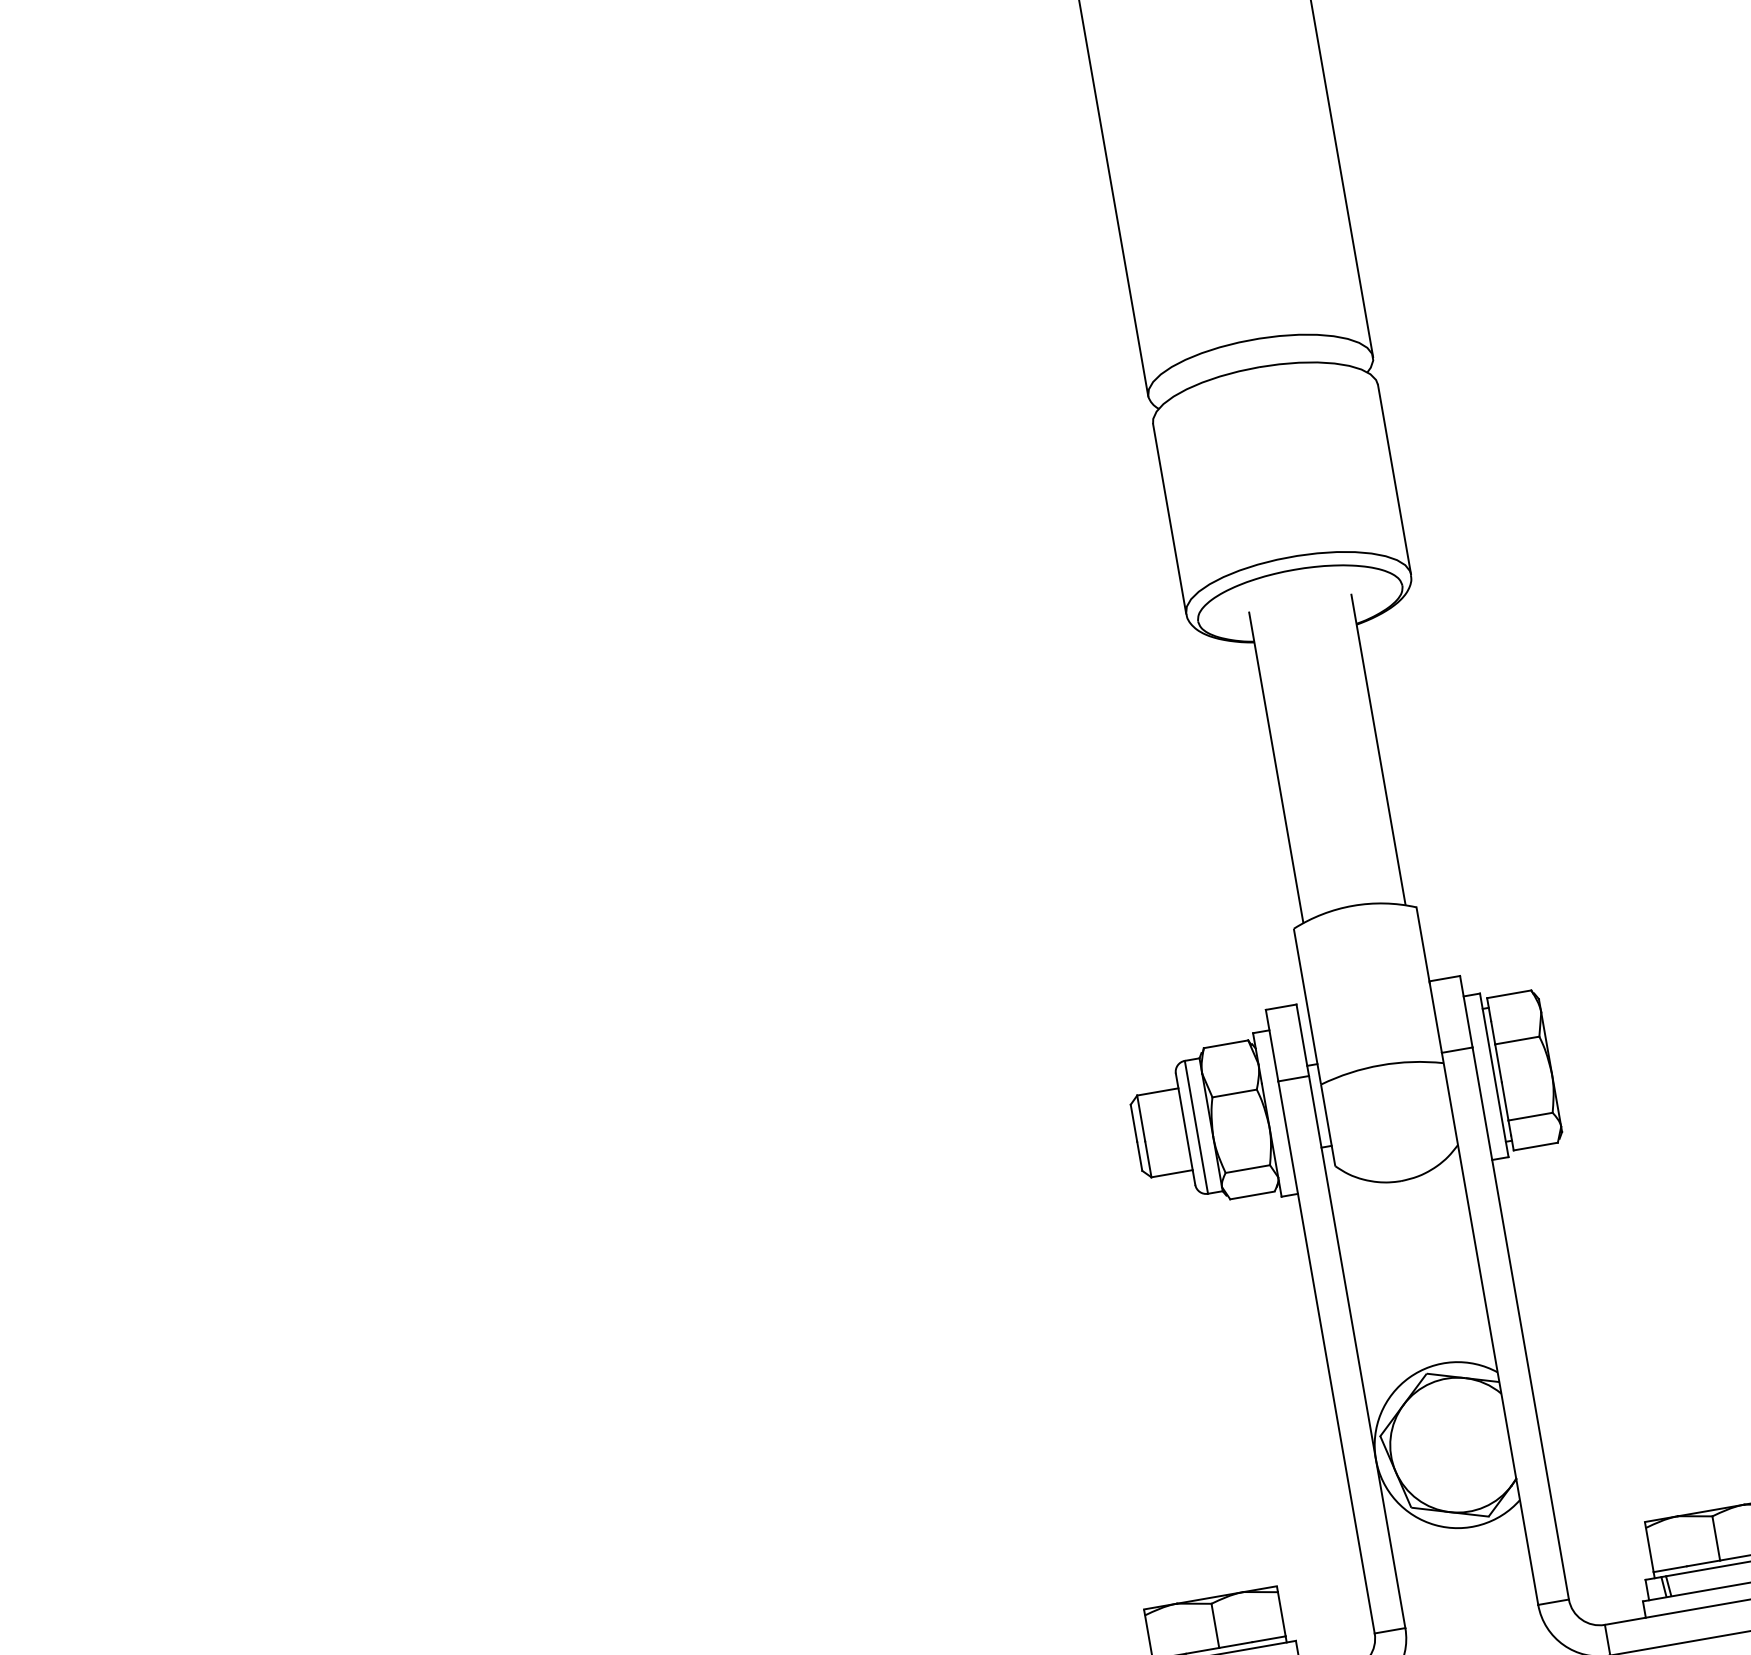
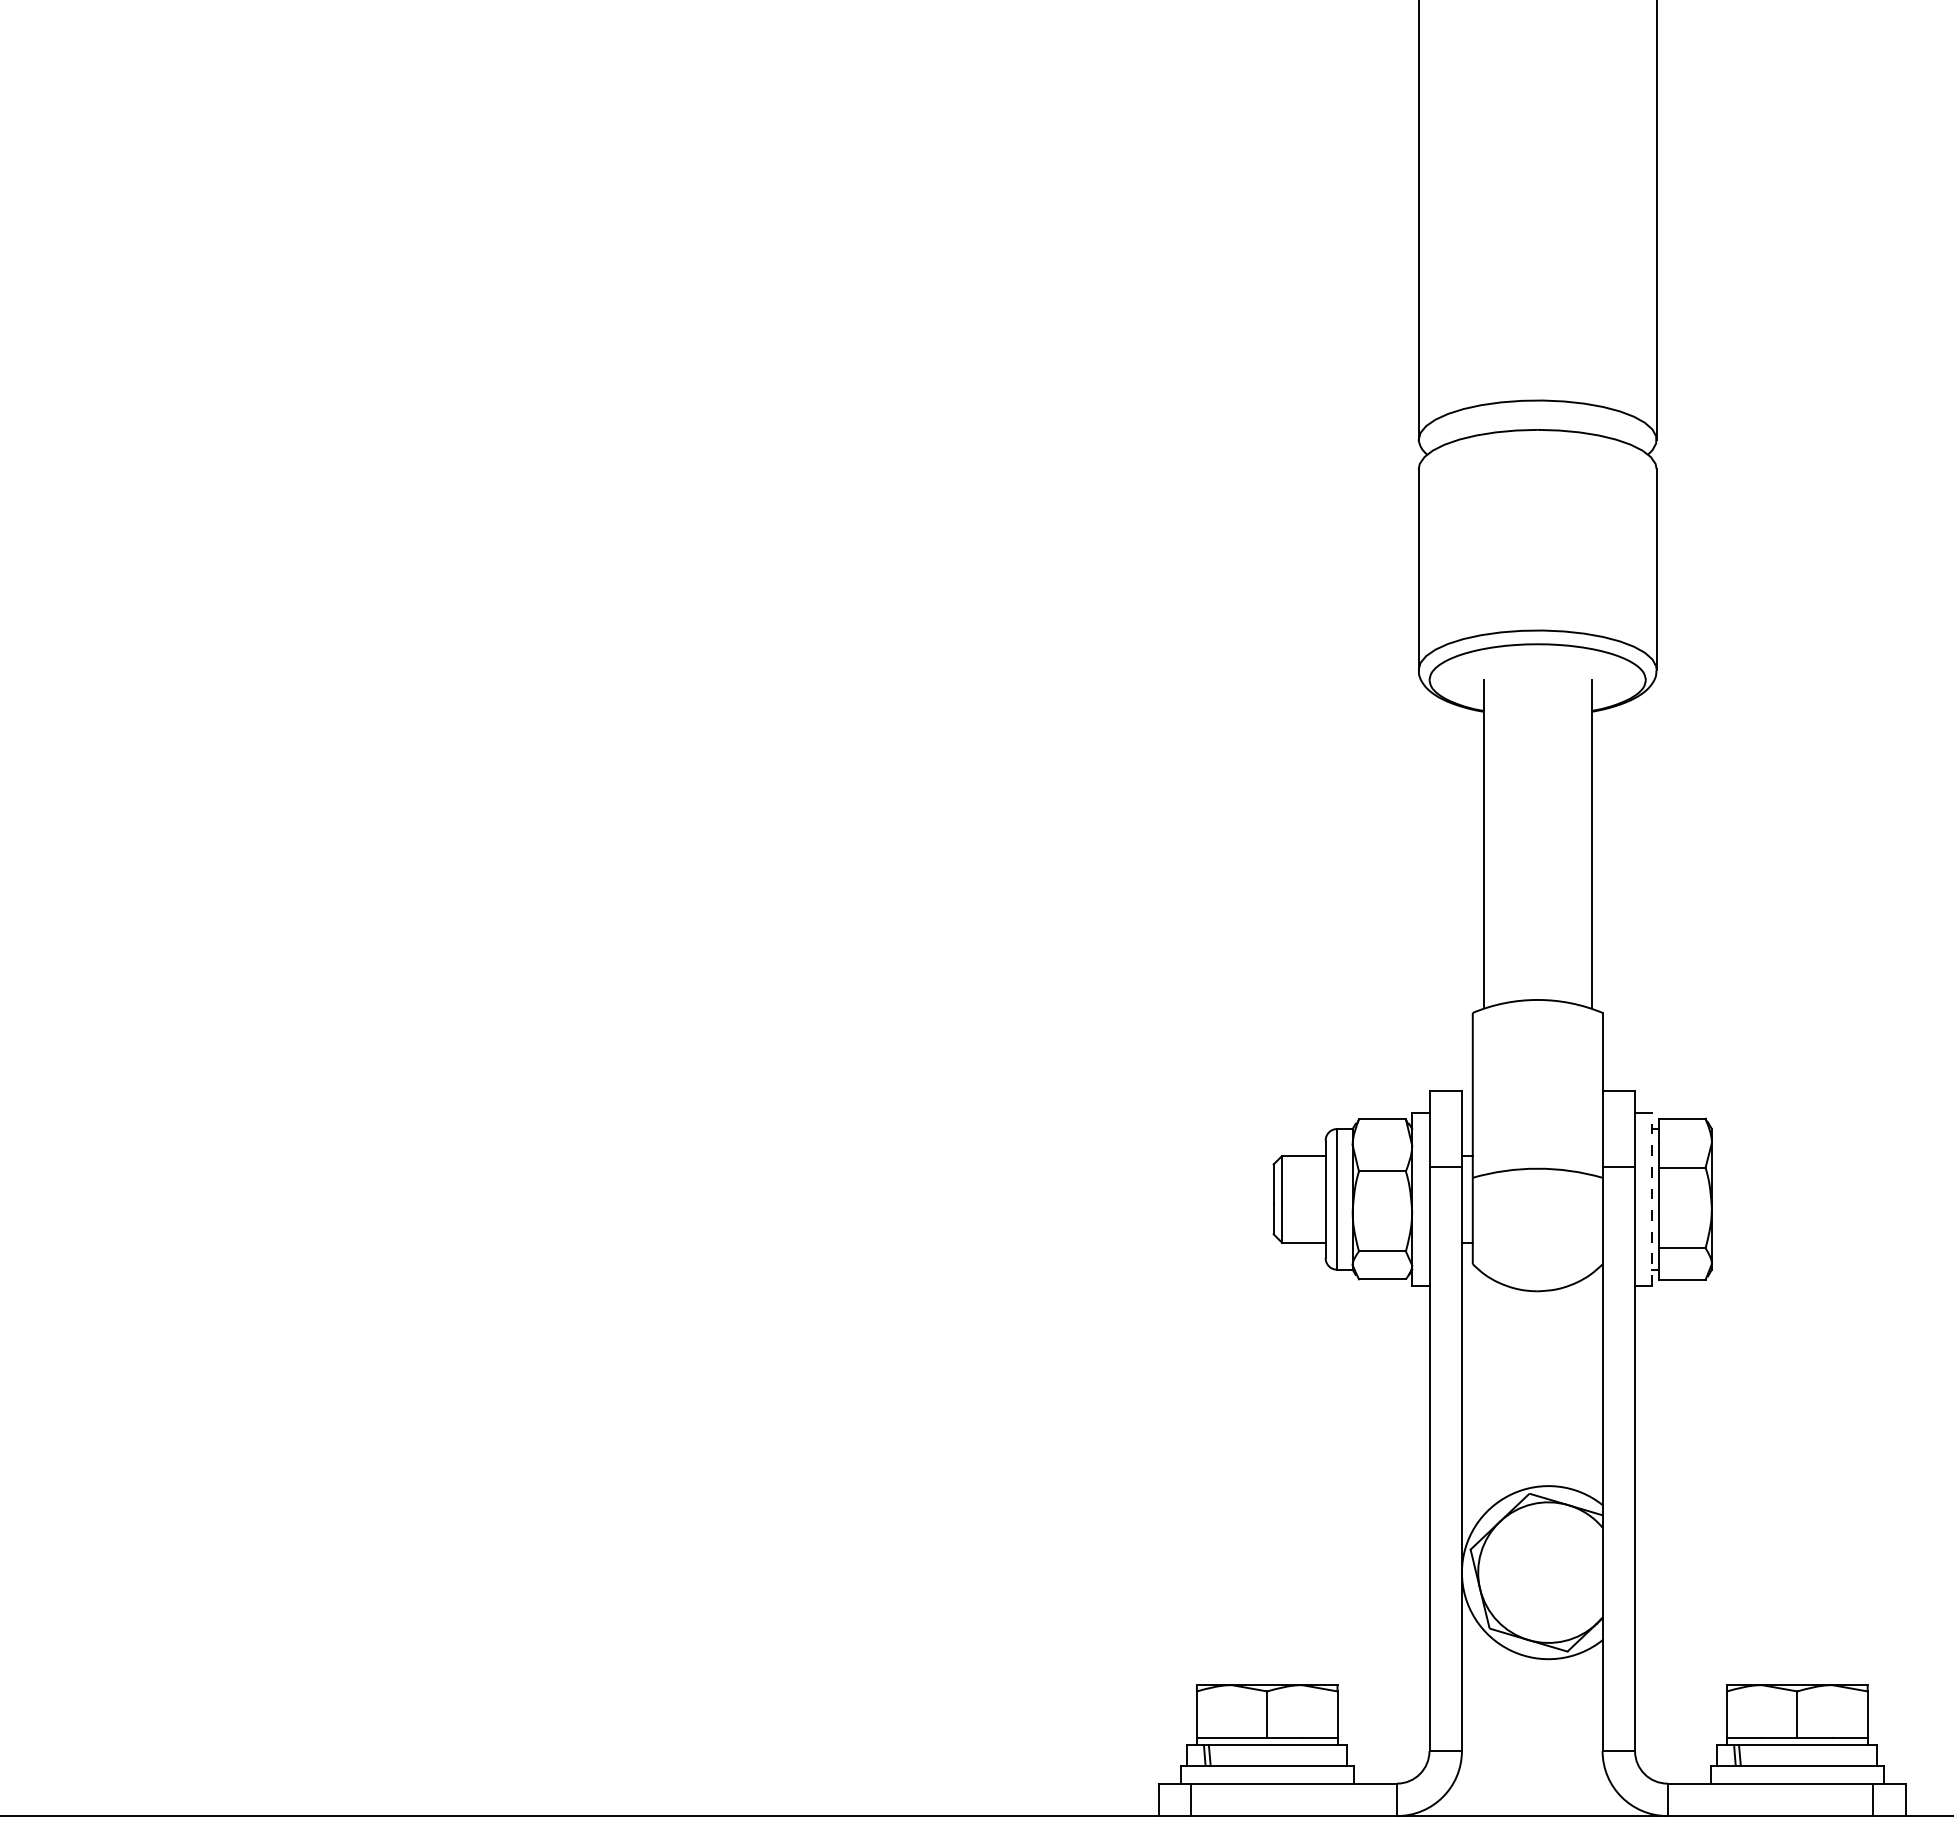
line: (1494, 1075) -> (1652, 1199), solid -> dashed

